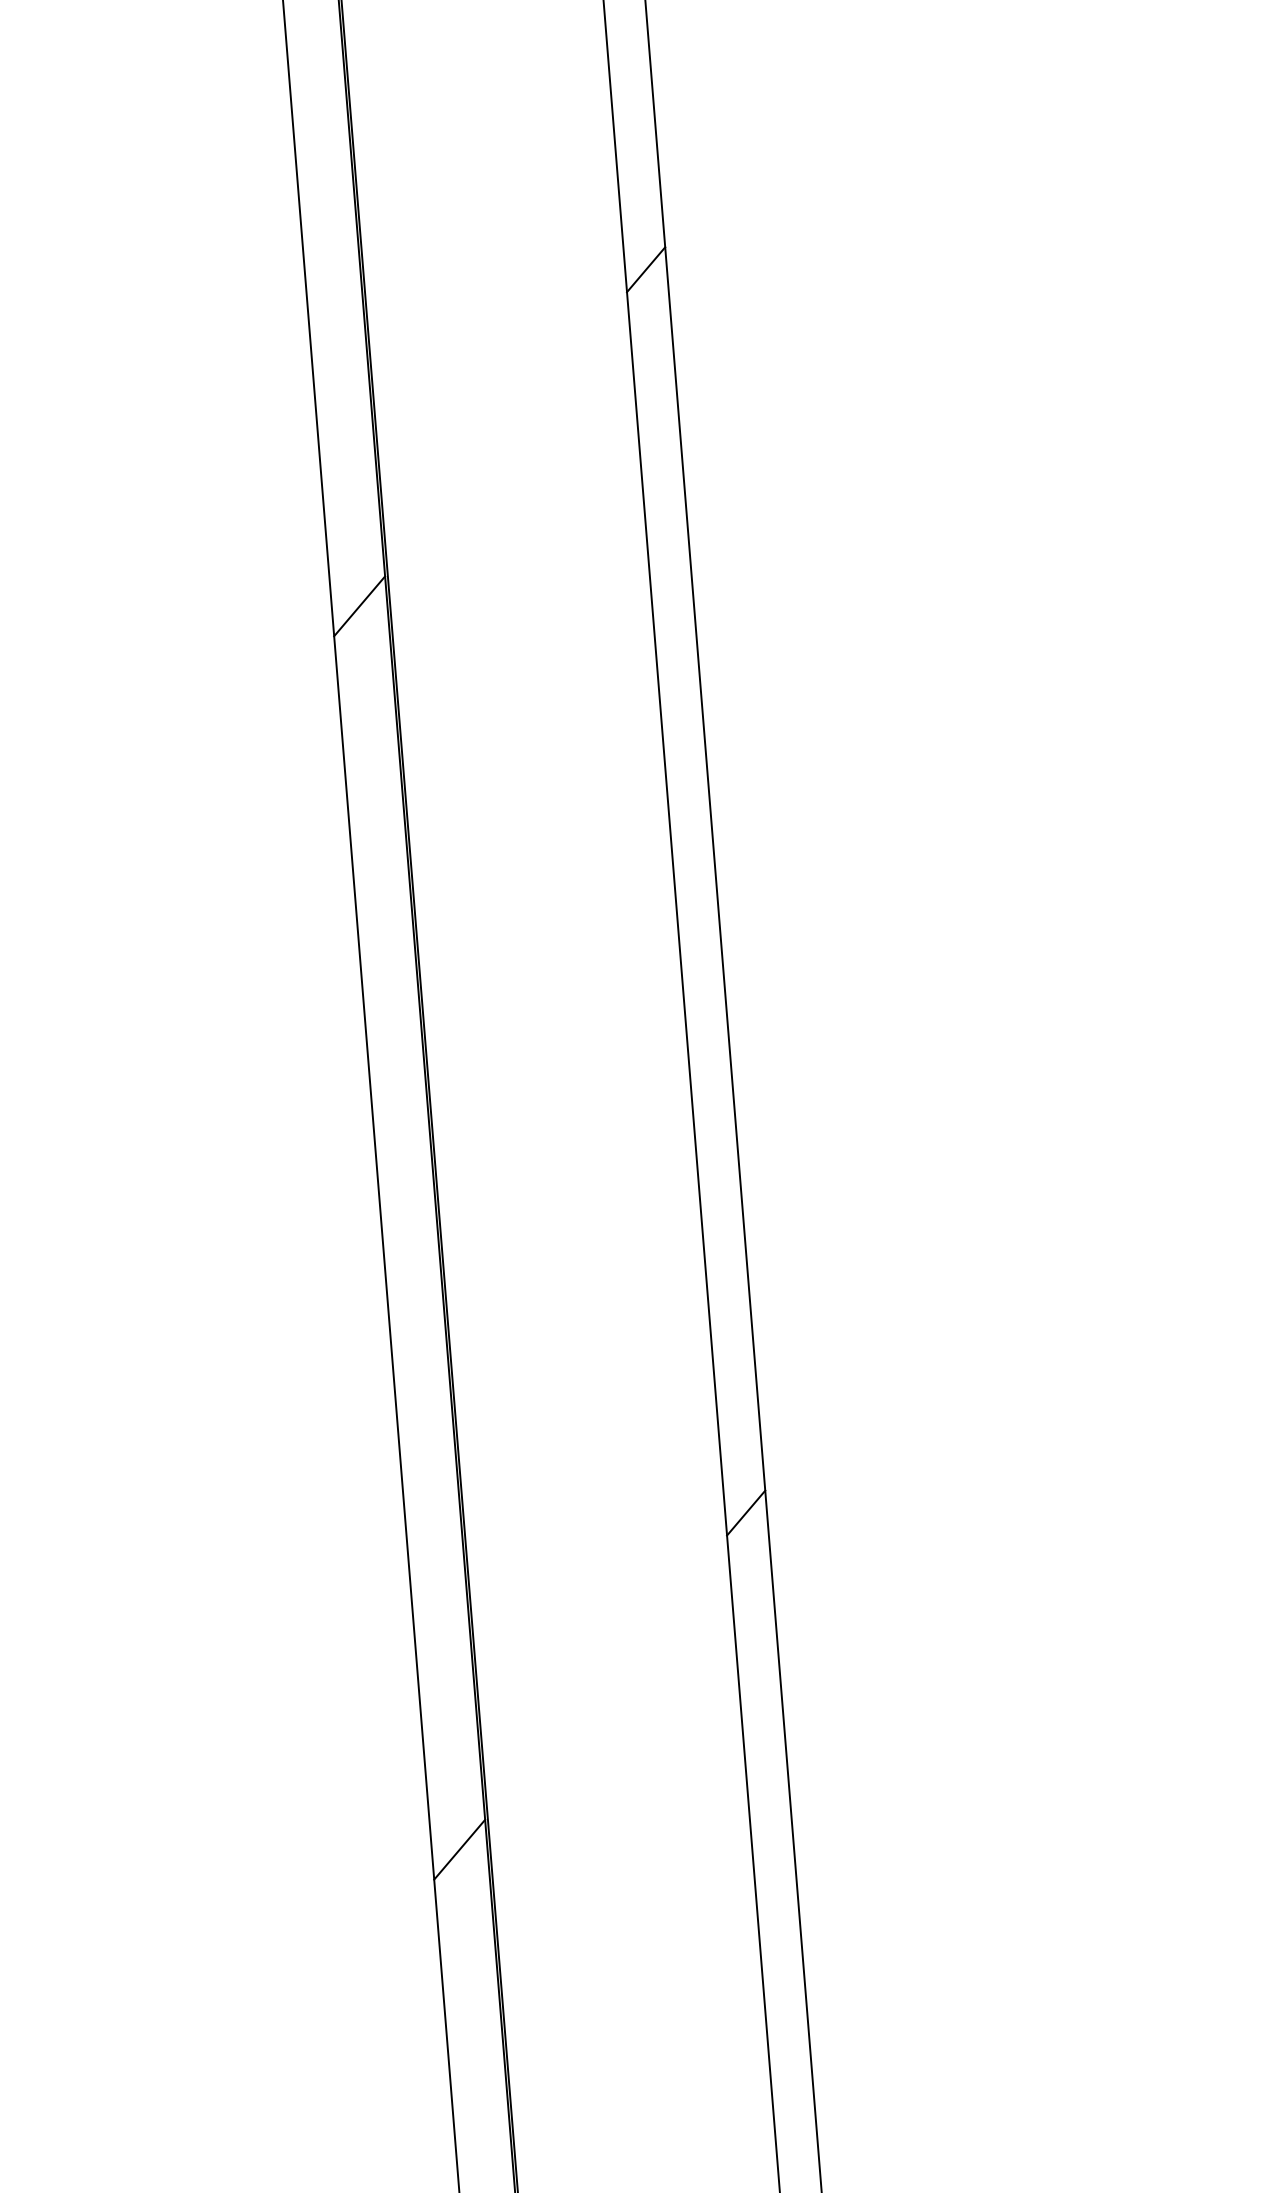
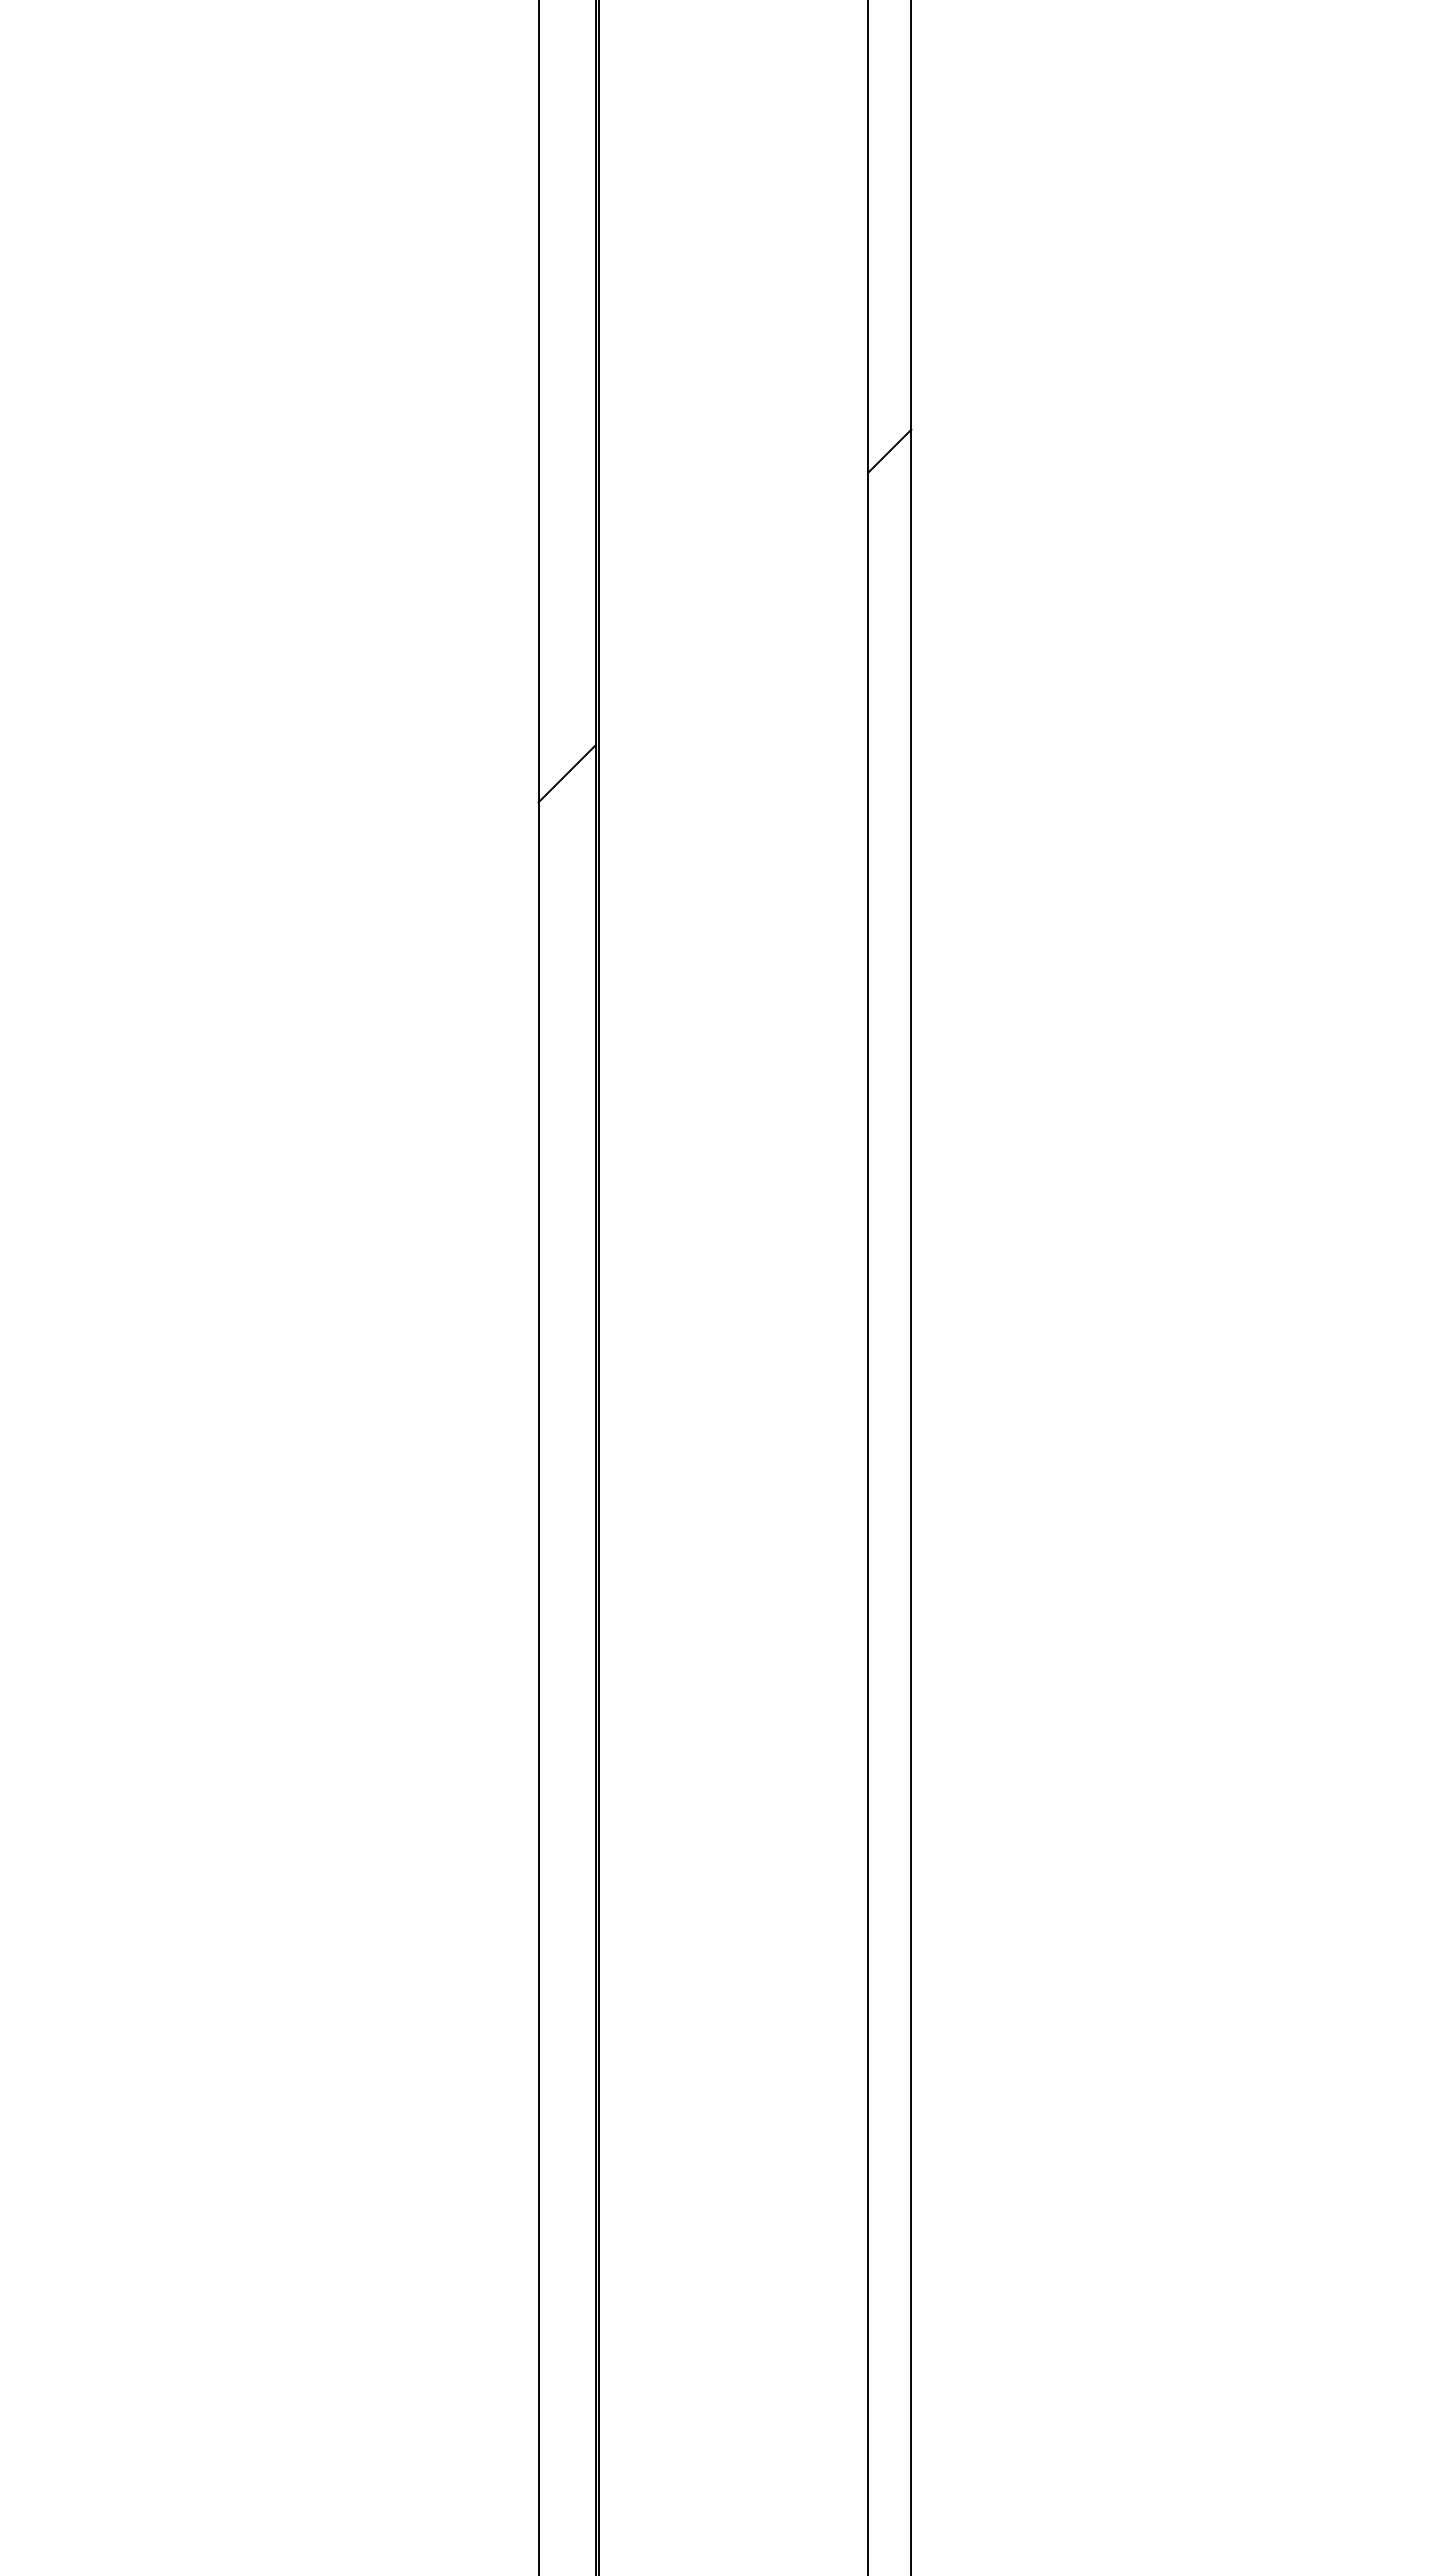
line: (745, 1512) -> (889, 1738), removed
line: (458, 1849) -> (566, 2060), removed

